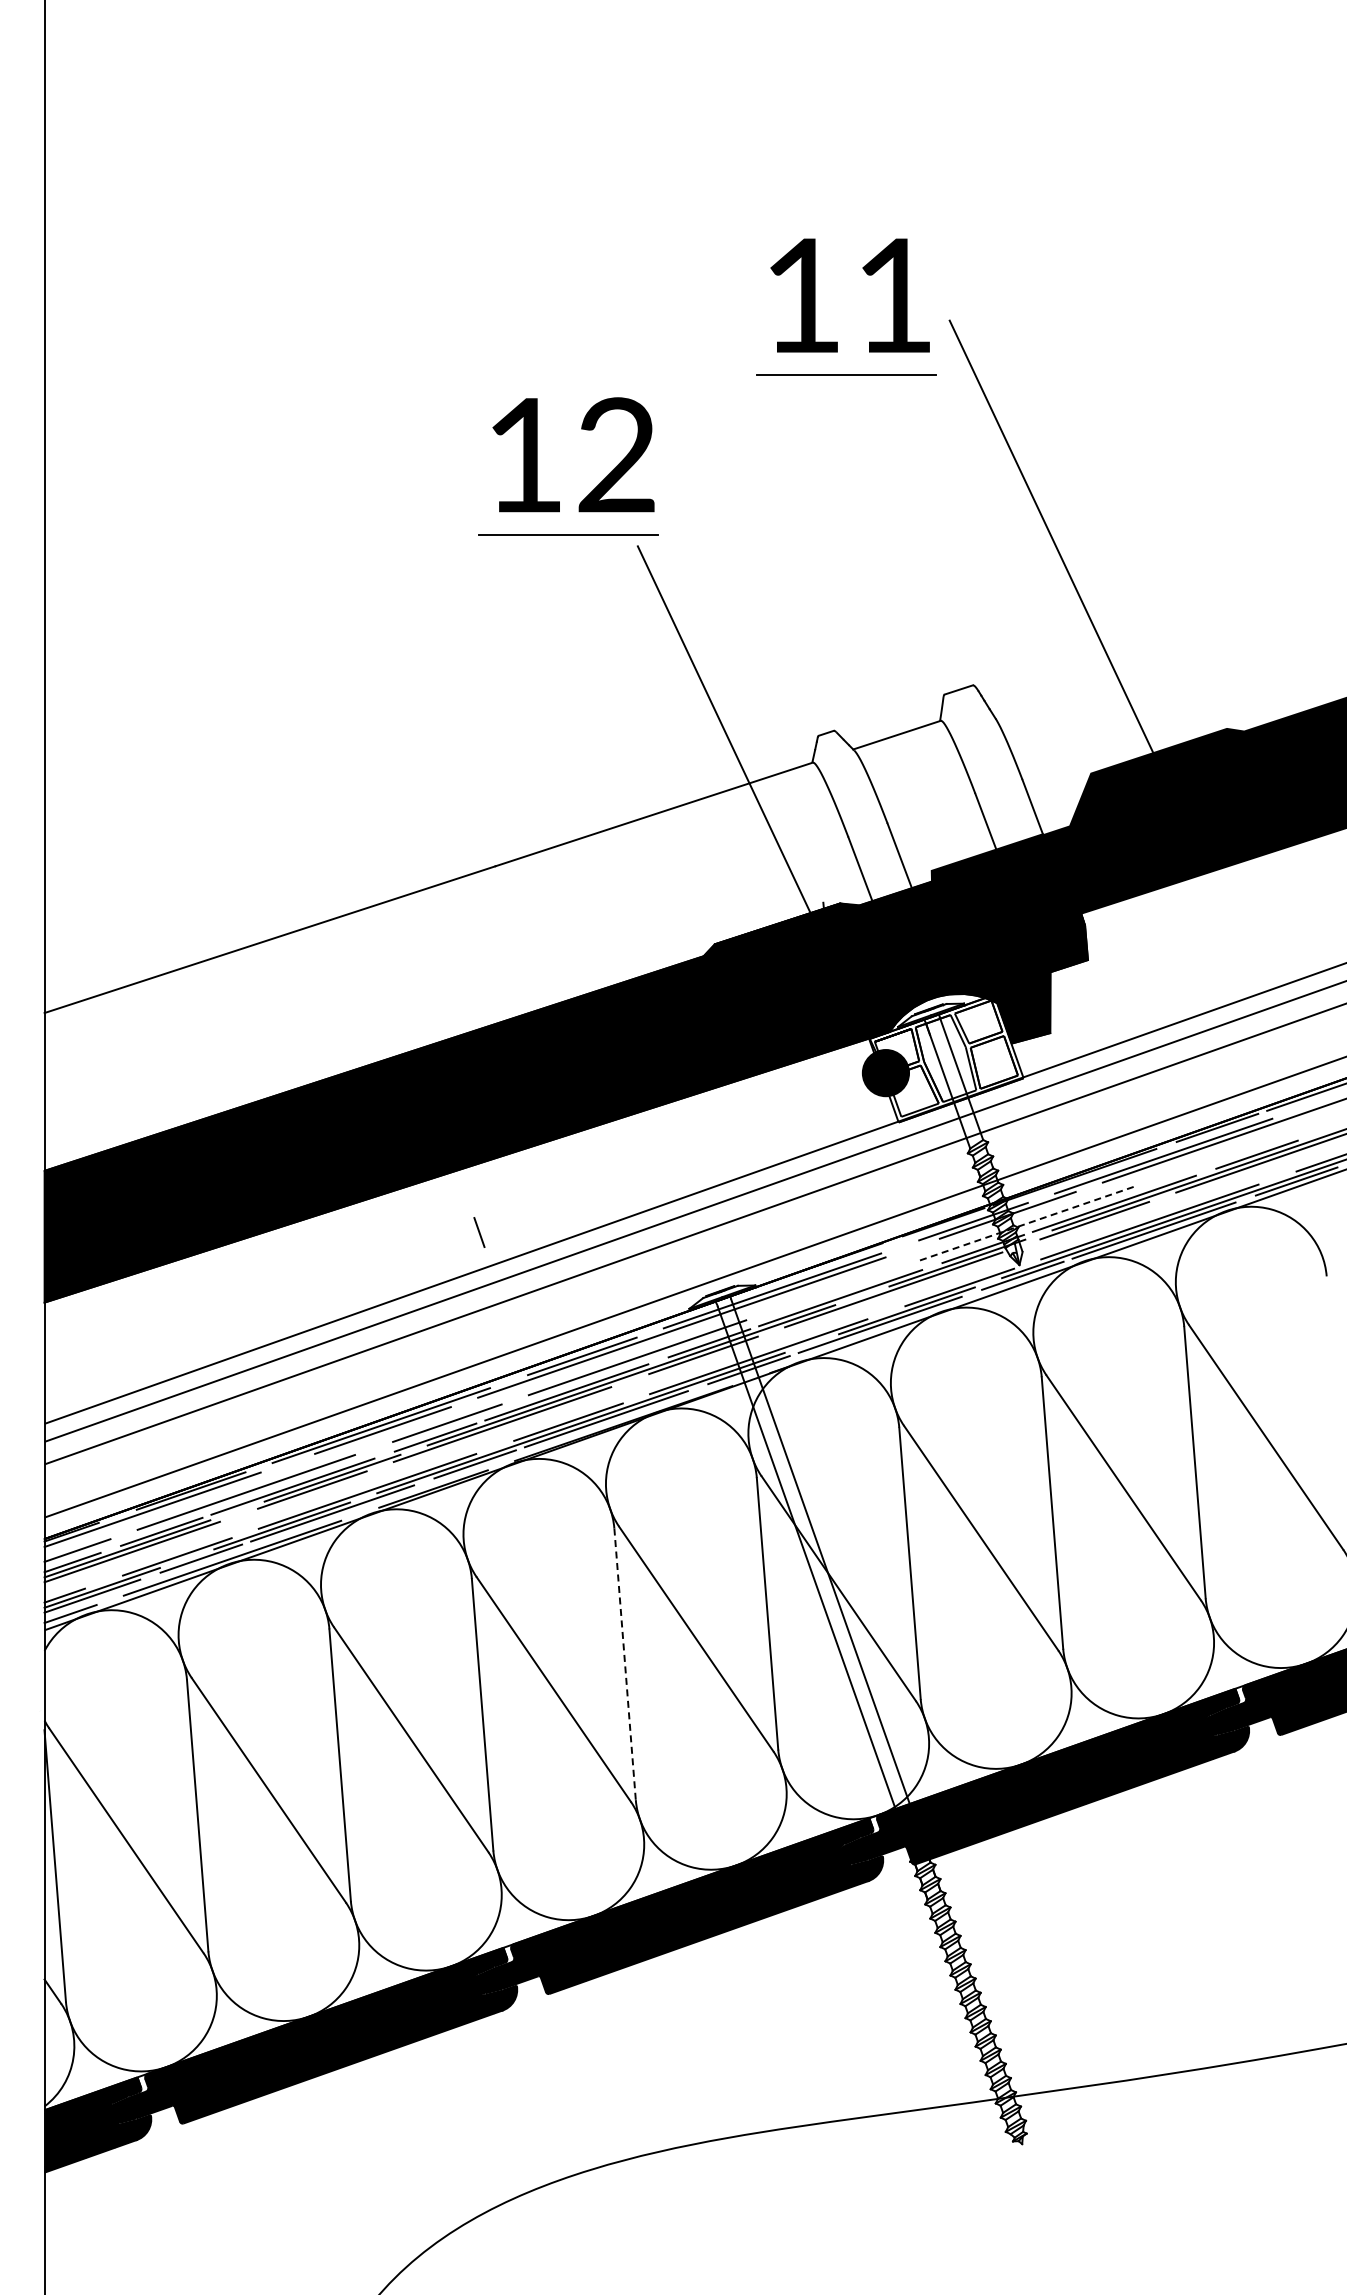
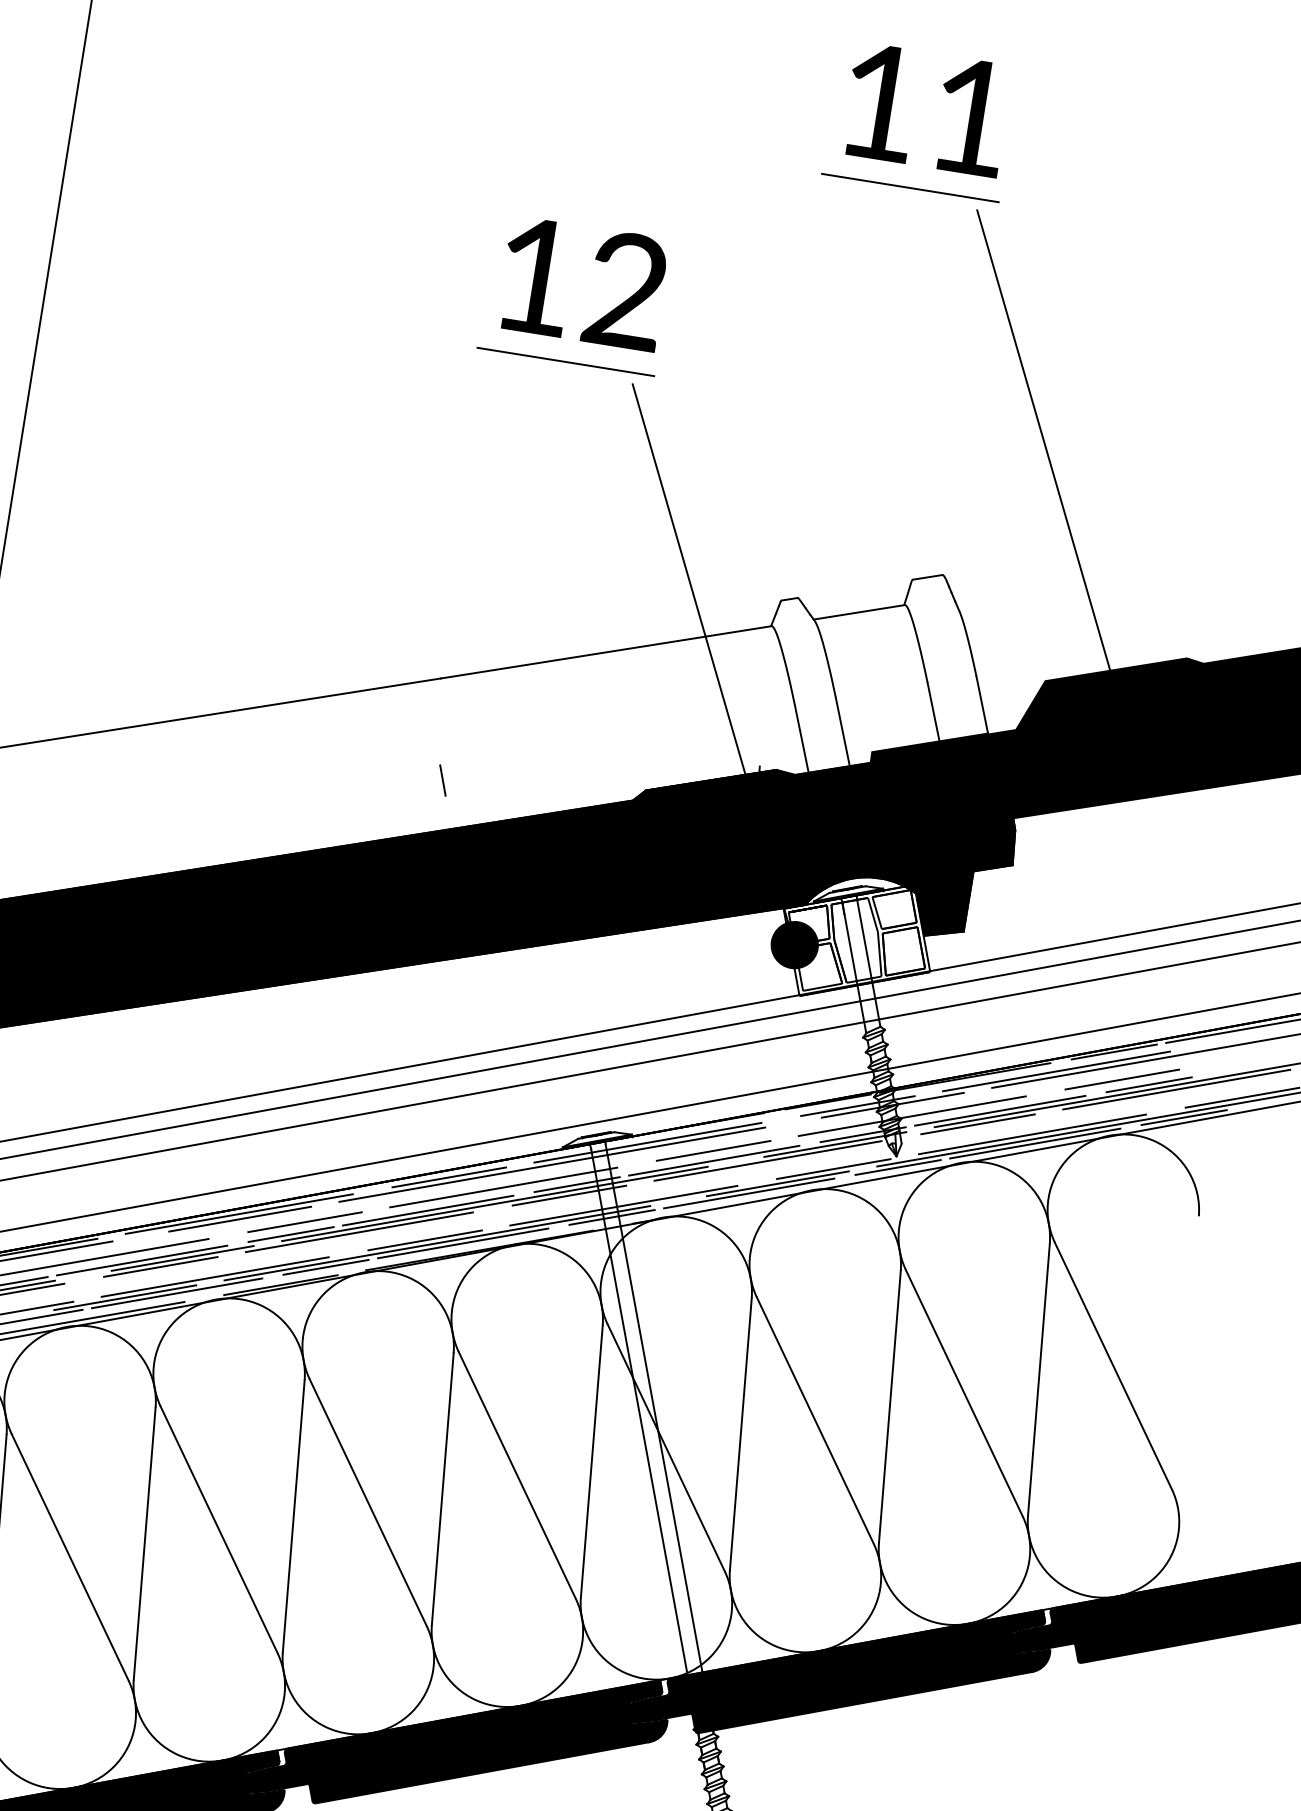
part: (815, 306) -> (890, 115), moved
line: (1229, 1153) -> (1122, 1079), added
line: (1028, 1223) -> (912, 1116), dashed -> solid
line: (479, 1232) -> (442, 780), moved
line: (838, 1288) -> (713, 1150), added
line: (625, 1664) -> (443, 1489), dashed -> solid

